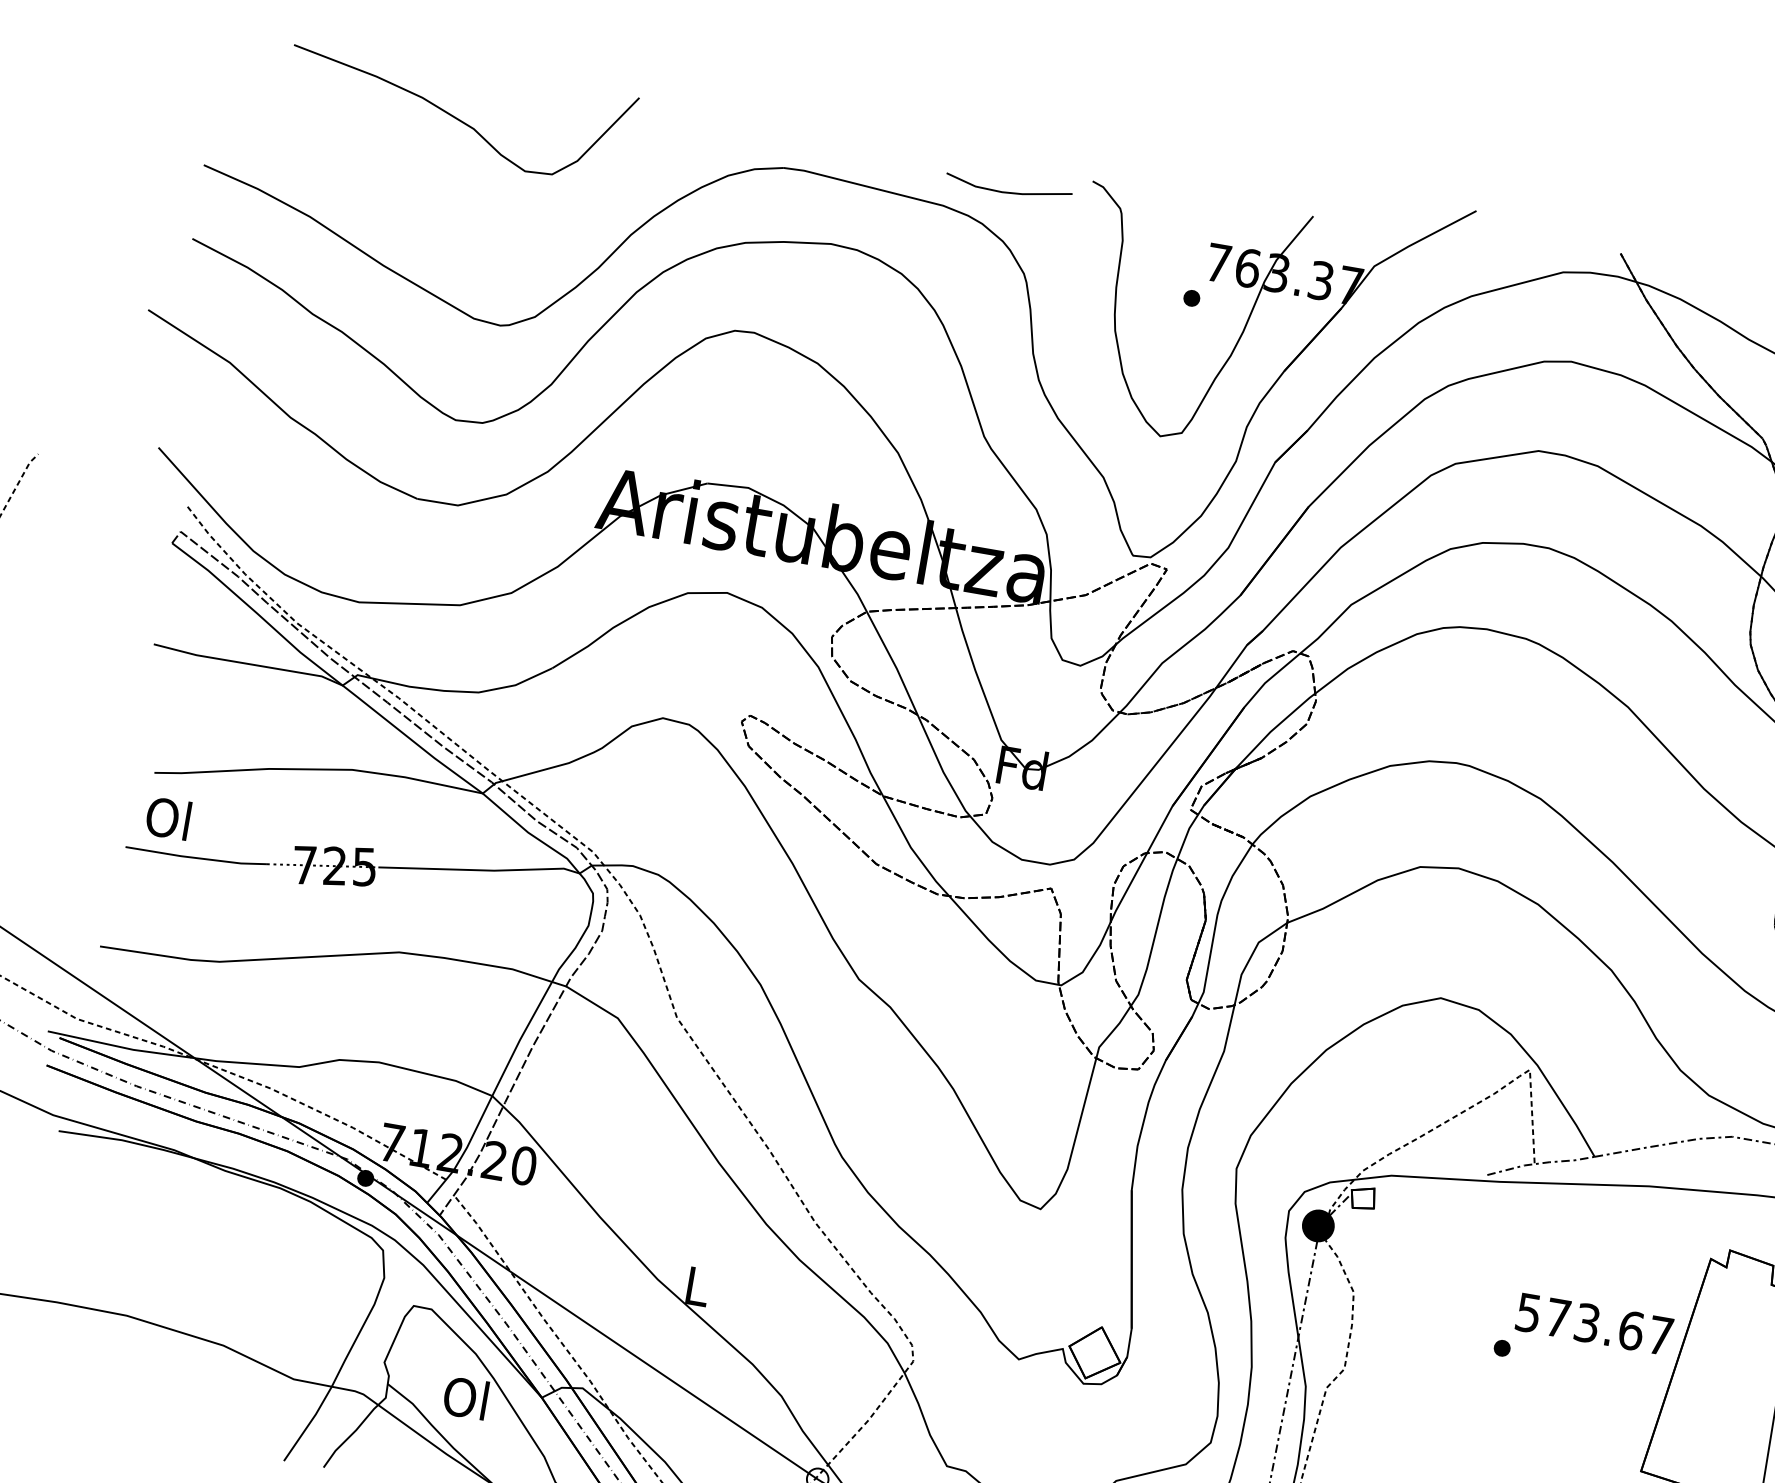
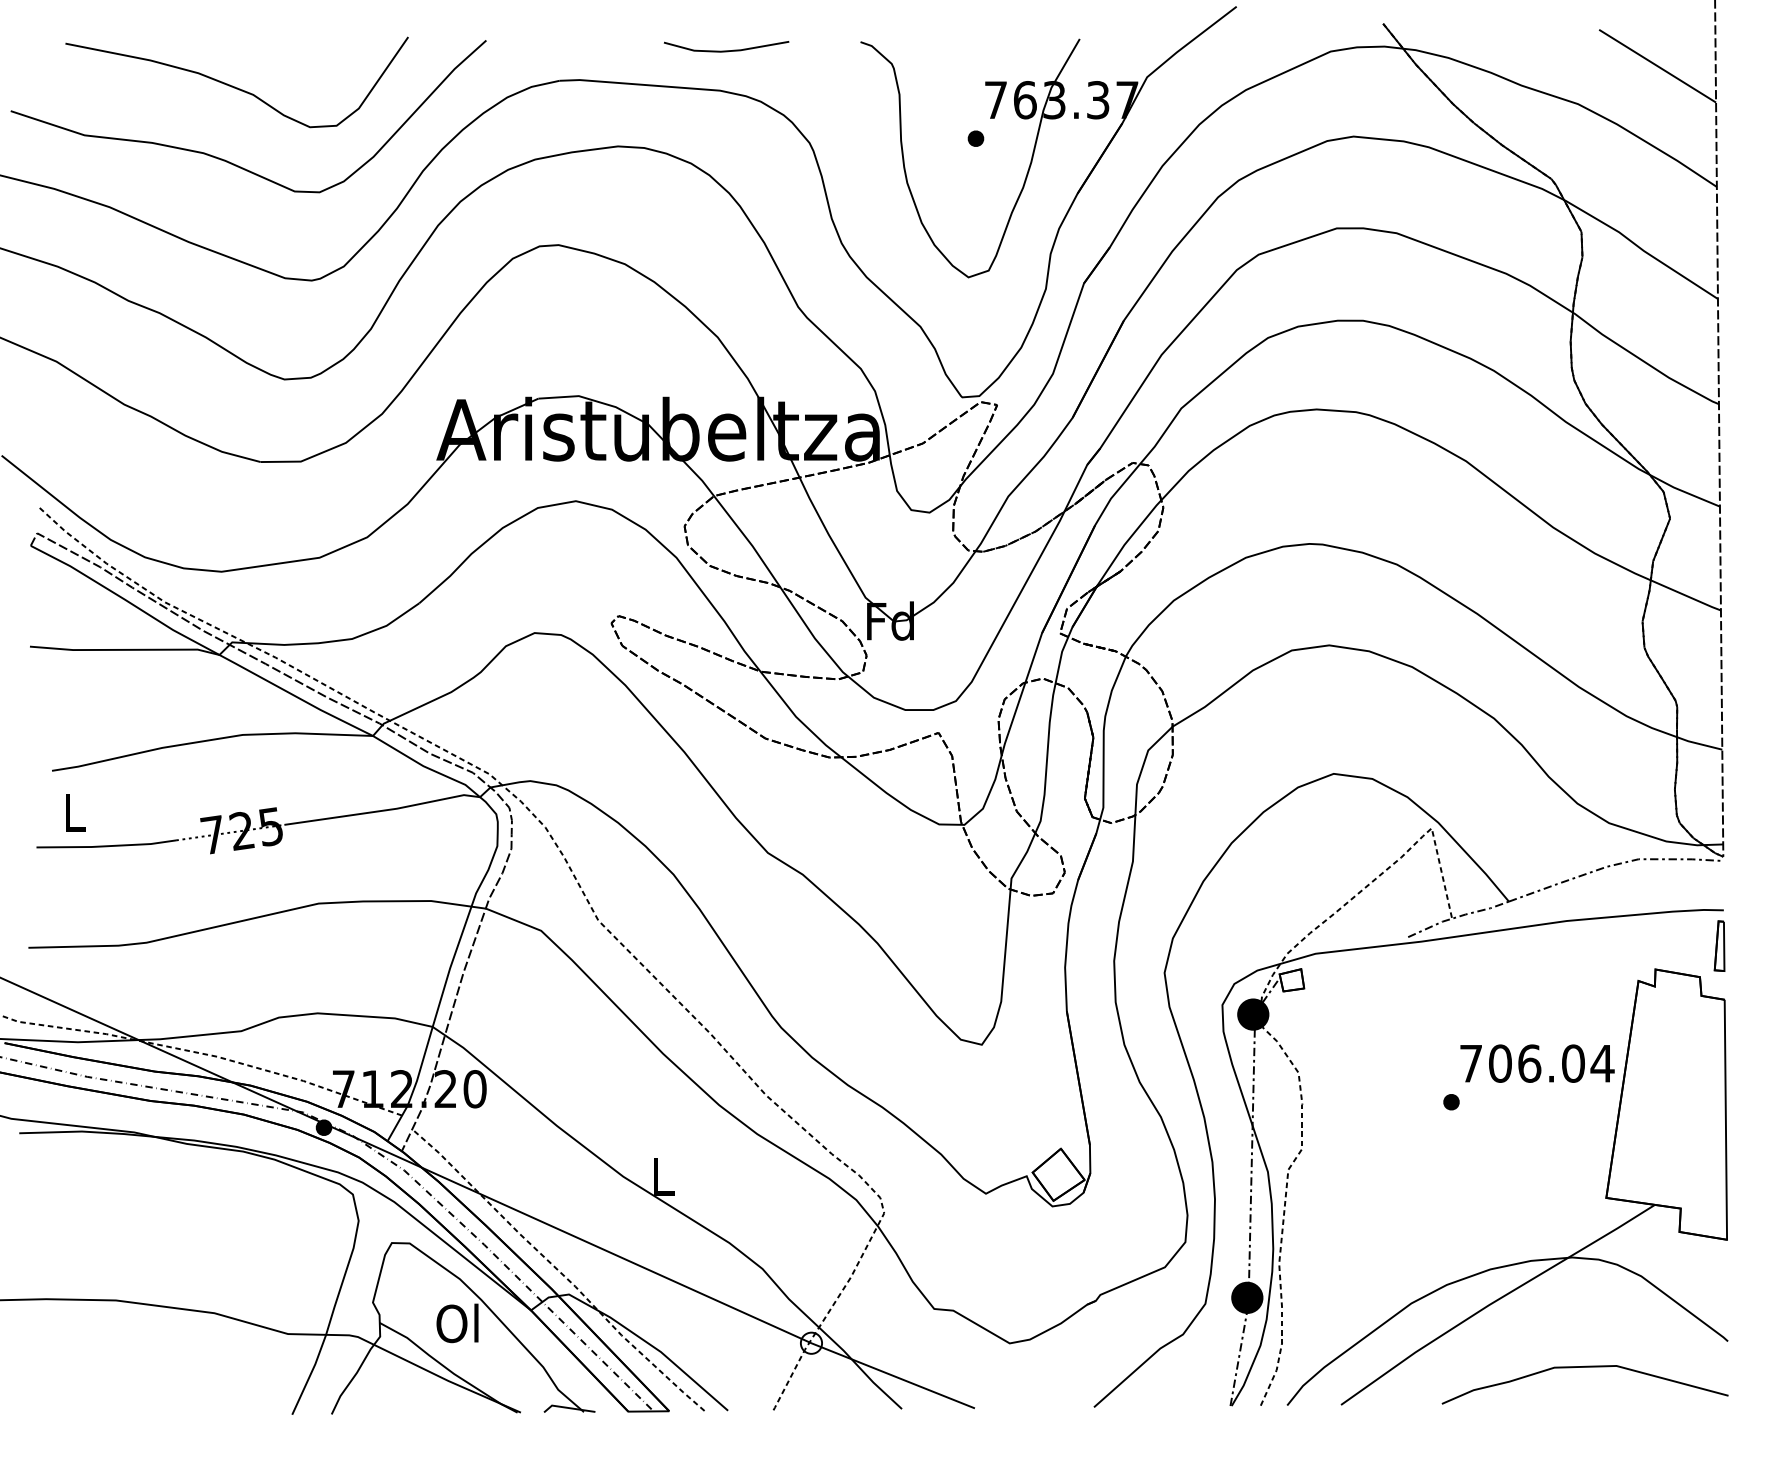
curve: (436, 190) -> (227, 160), added
line: (1008, 191) -> (726, 50), moved
text: (167, 818) -> (72, 812), Ol -> L
text: (1595, 1324) -> (1537, 1063), 573.67 -> 706.04

